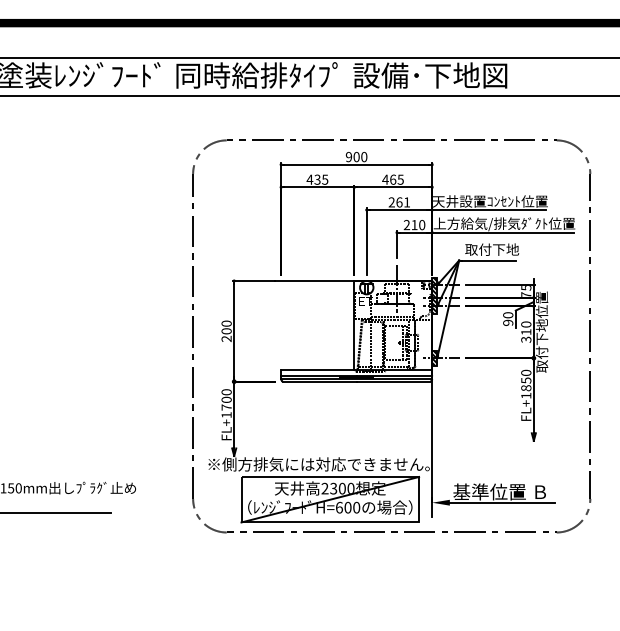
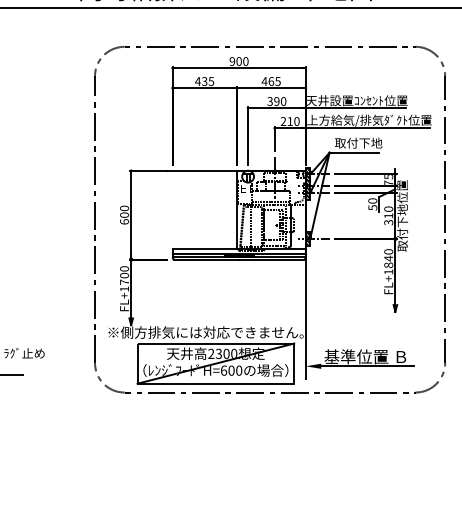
text: (399, 202) -> (276, 101), 261 -> 390
text: (508, 322) -> (373, 207), 90 -> 50
text: (226, 338) -> (124, 221), 200 -> 600
text: (526, 380) -> (388, 258), FL+1850 -> FL+1840

